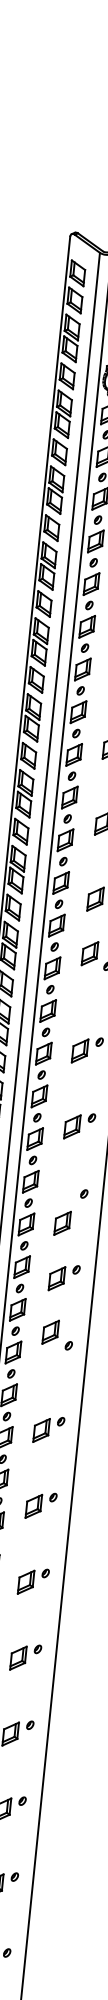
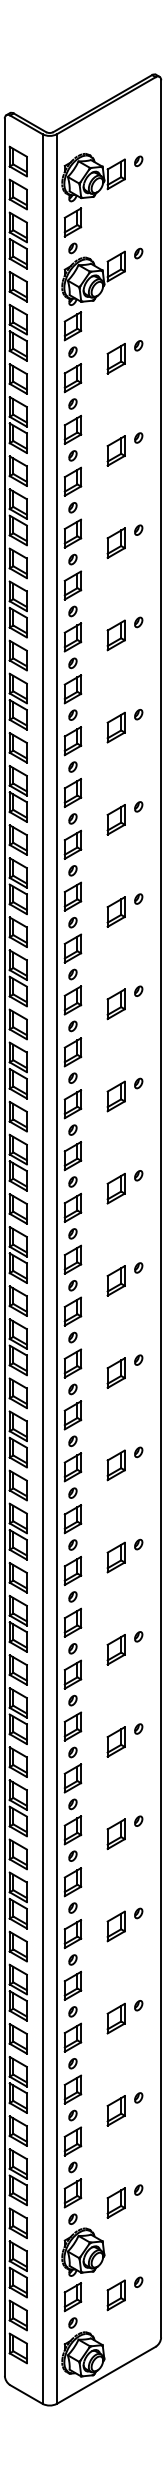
part: (89, 953) -> (115, 1004), moved
part: (62, 1222) -> (115, 1280), moved
part: (50, 1332) -> (115, 1465), moved

